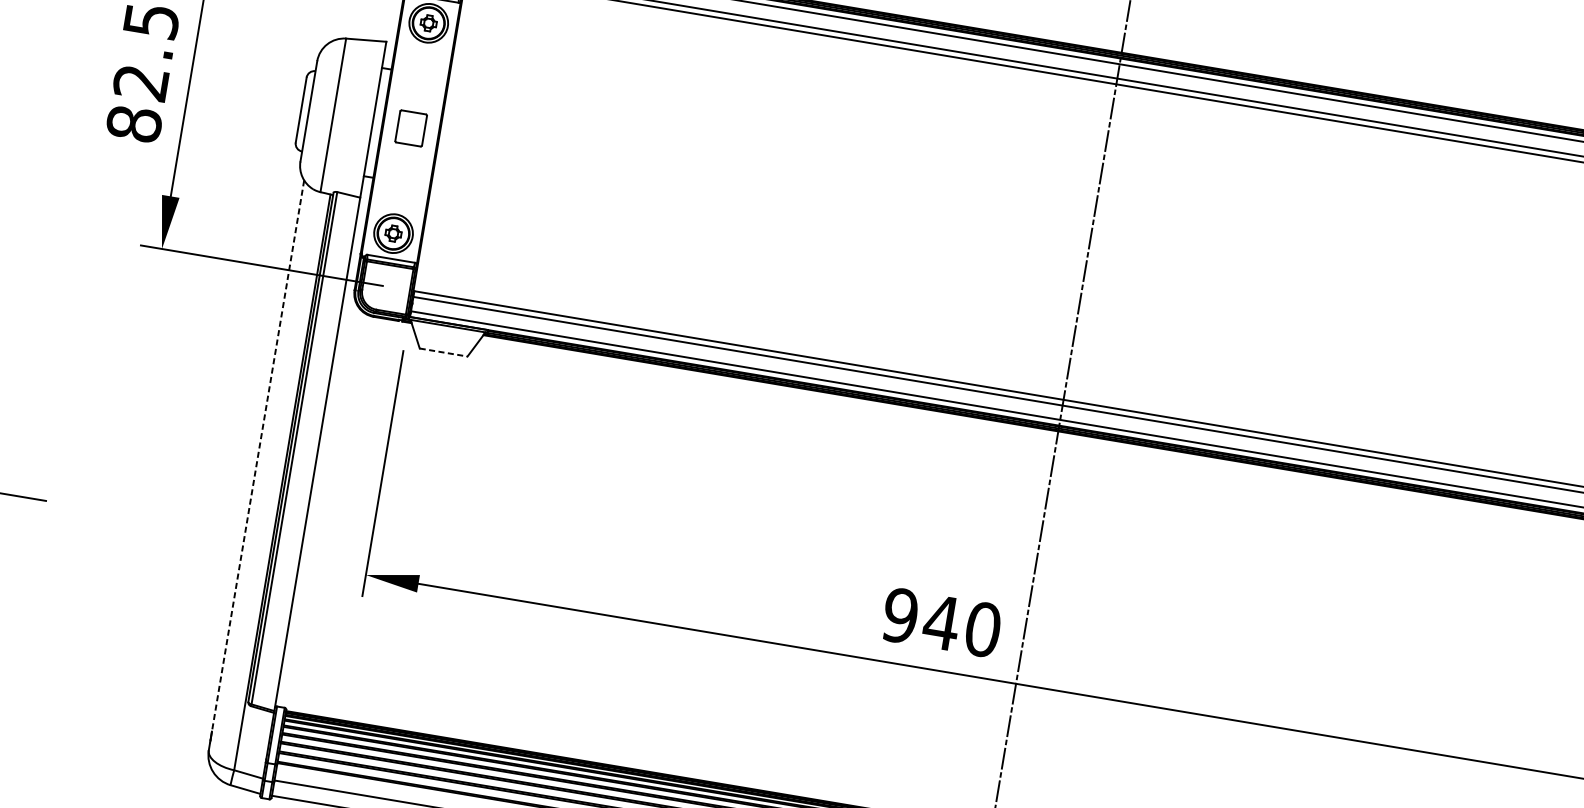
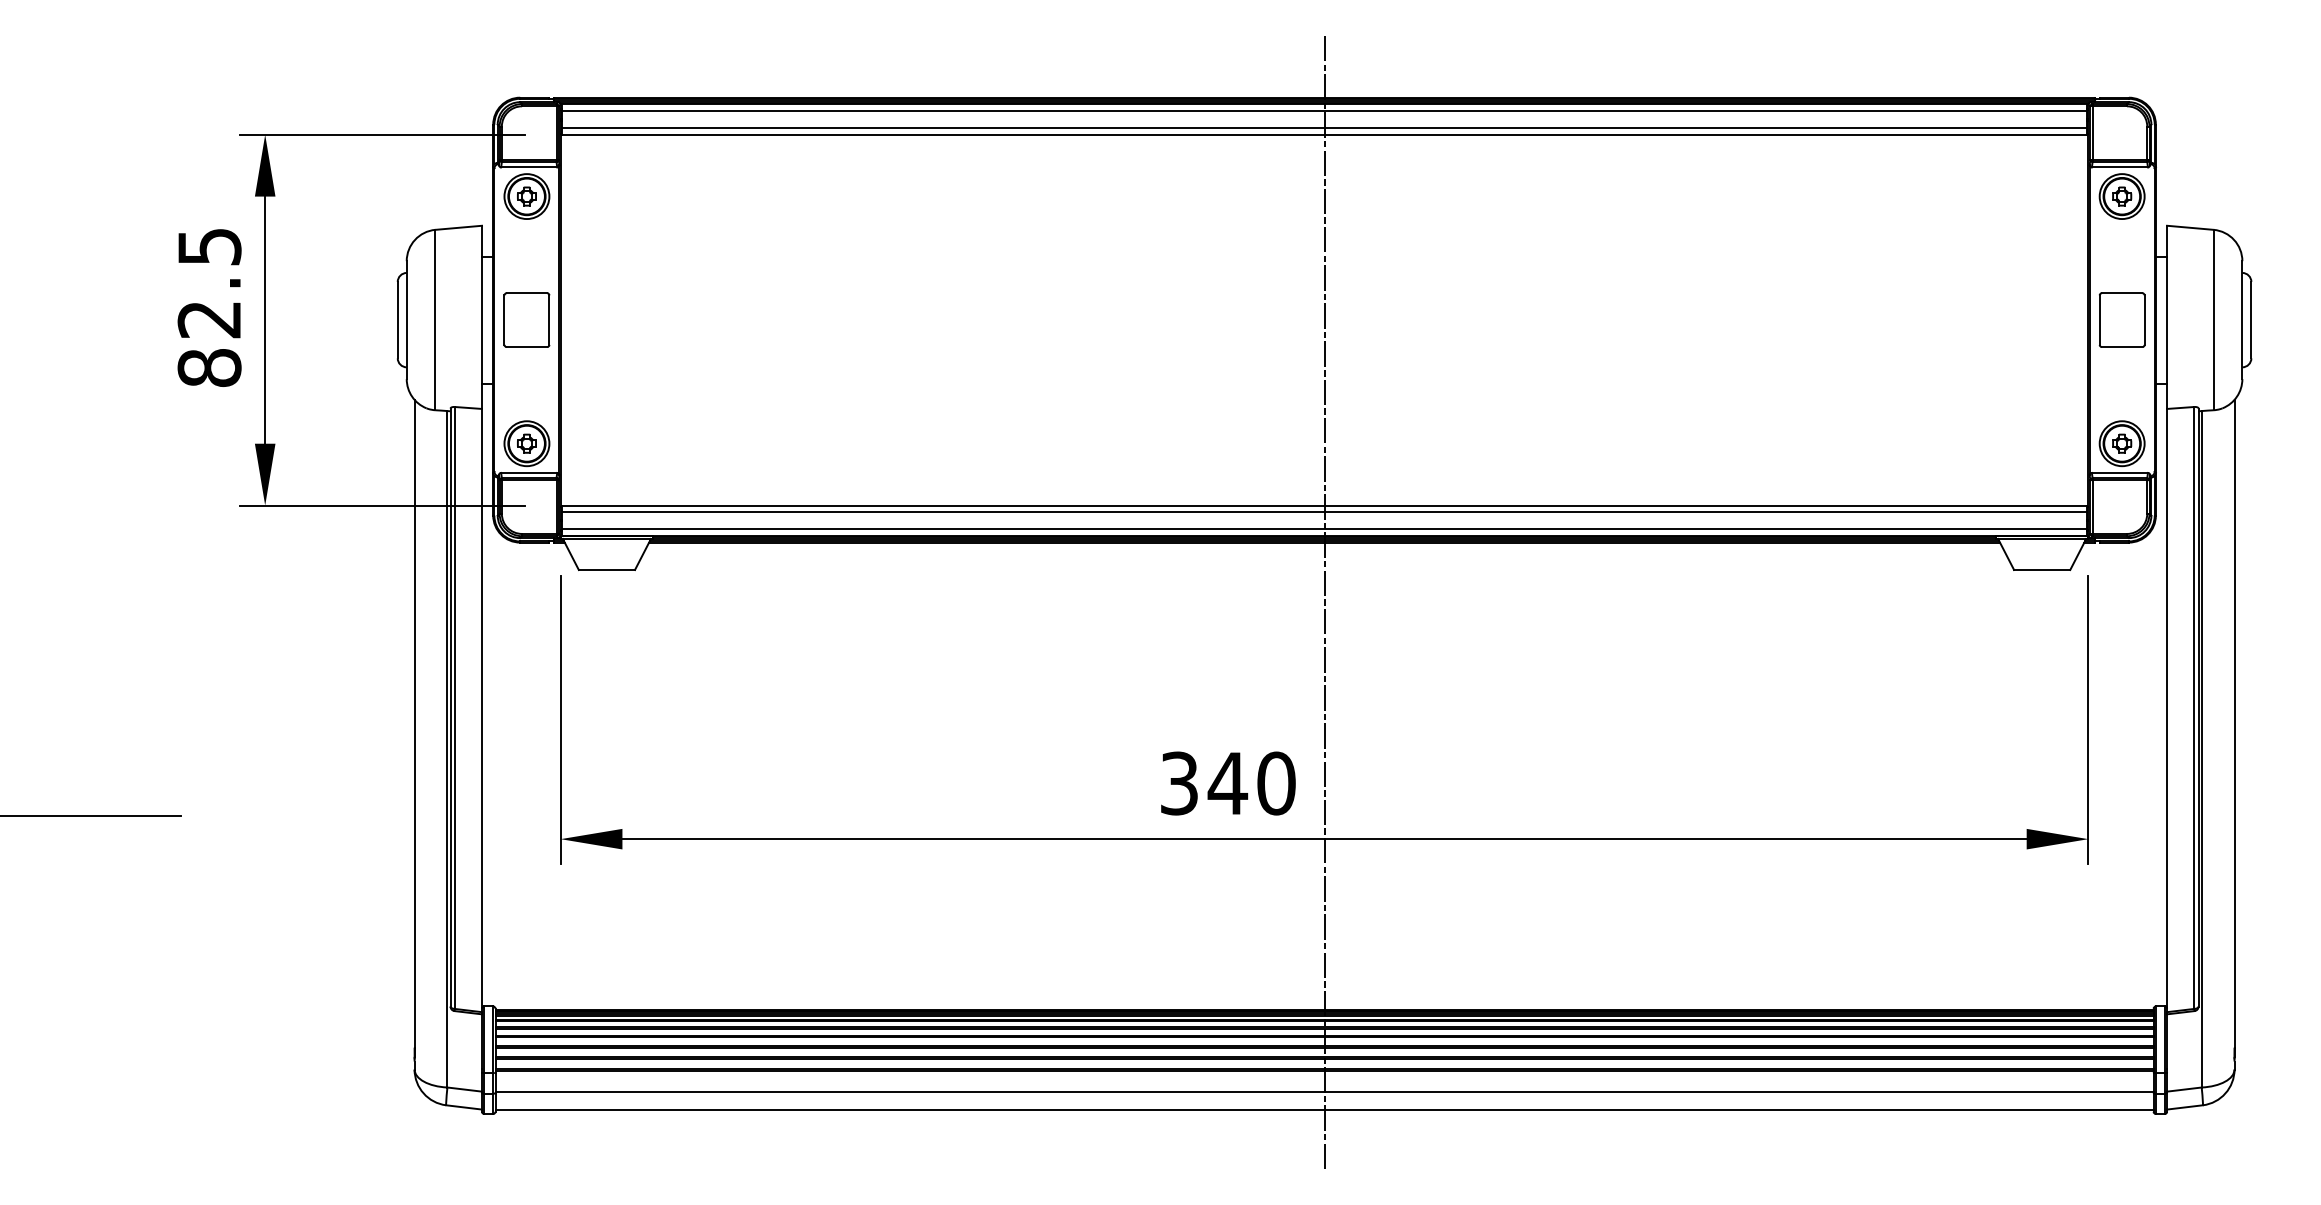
part: (410, 127) -> (526, 319), size x1.43
line: (444, 352) -> (607, 569), dashed -> solid
line: (258, 455) -> (414, 723), dashed -> solid
text: (900, 615) -> (1179, 783), 940 -> 340

